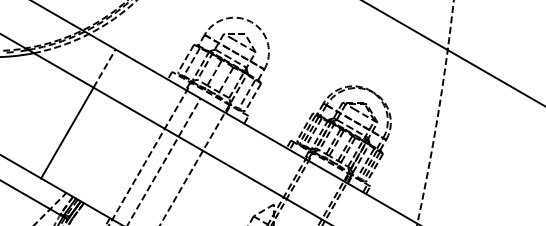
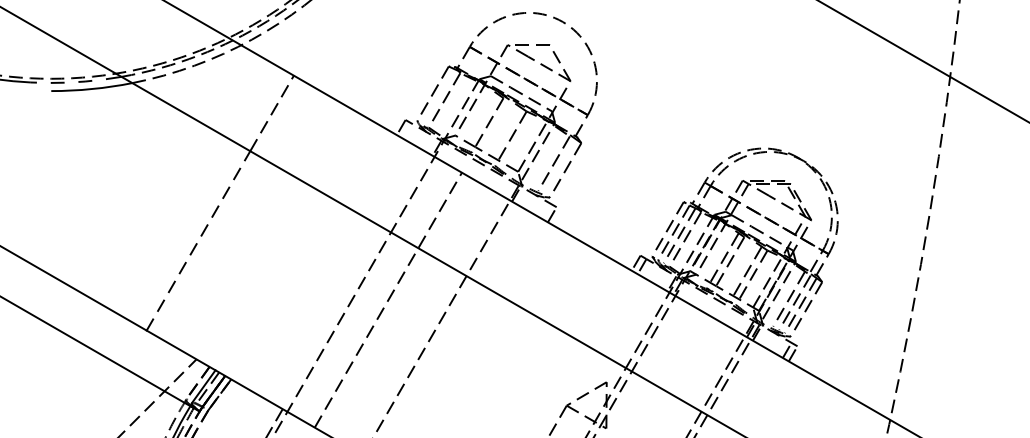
line: (67, 132) -> (198, 239), solid -> dashed

